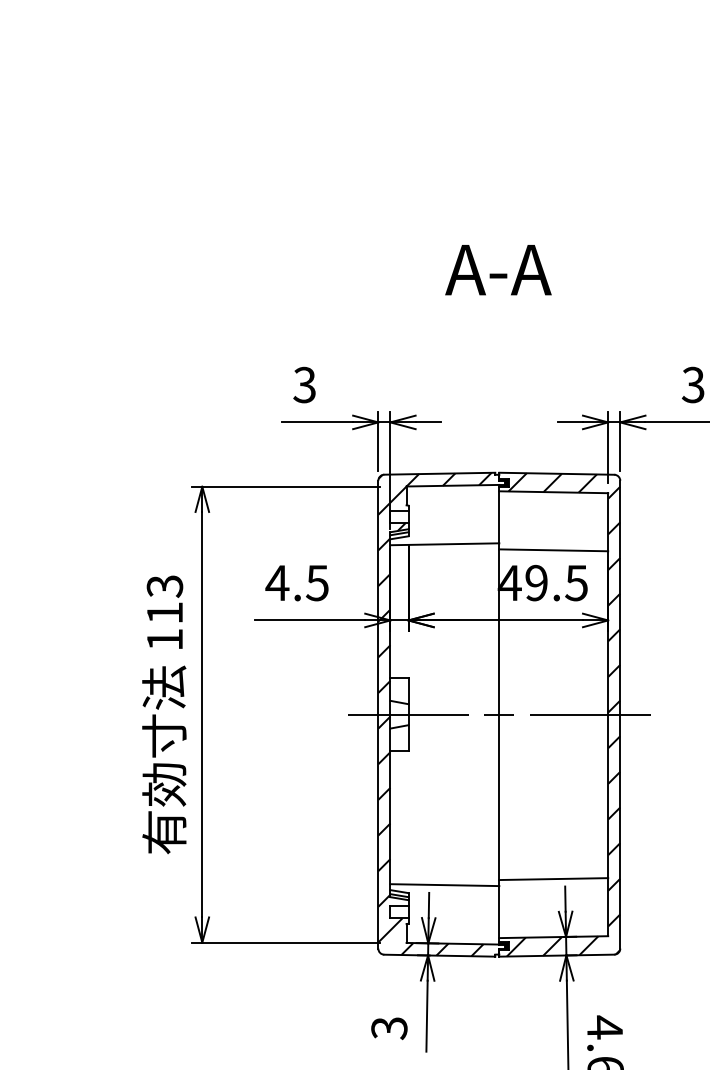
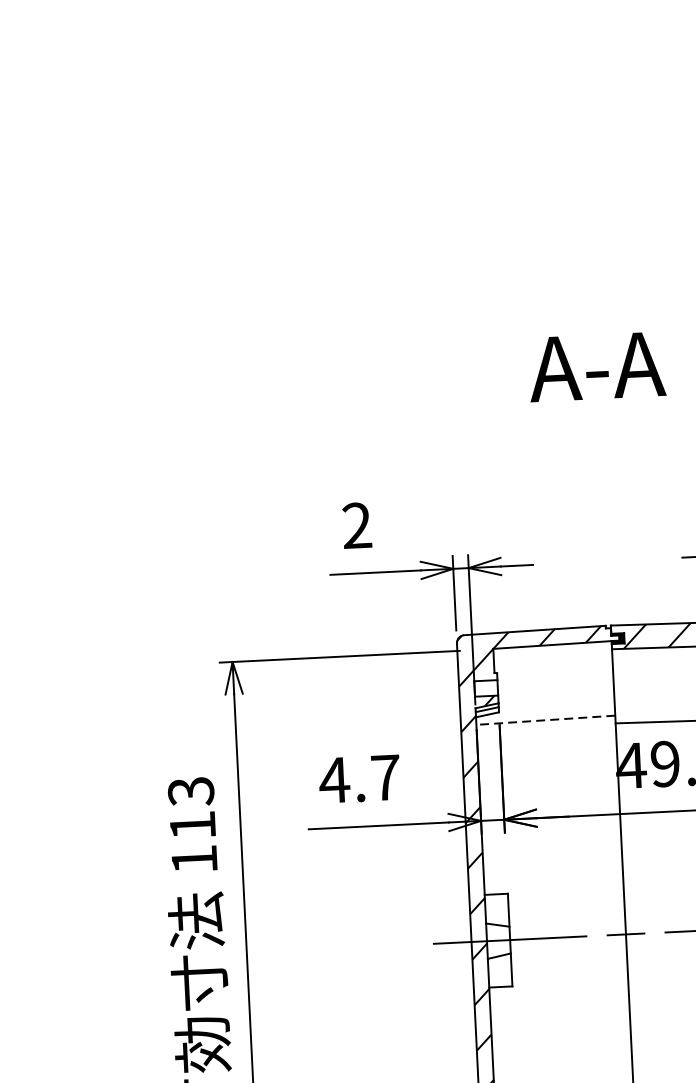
text: (304, 385) -> (356, 526), 3 -> 2
line: (444, 544) -> (545, 720), solid -> dashed
text: (317, 583) -> (385, 778), 4.5 -> 4.7

